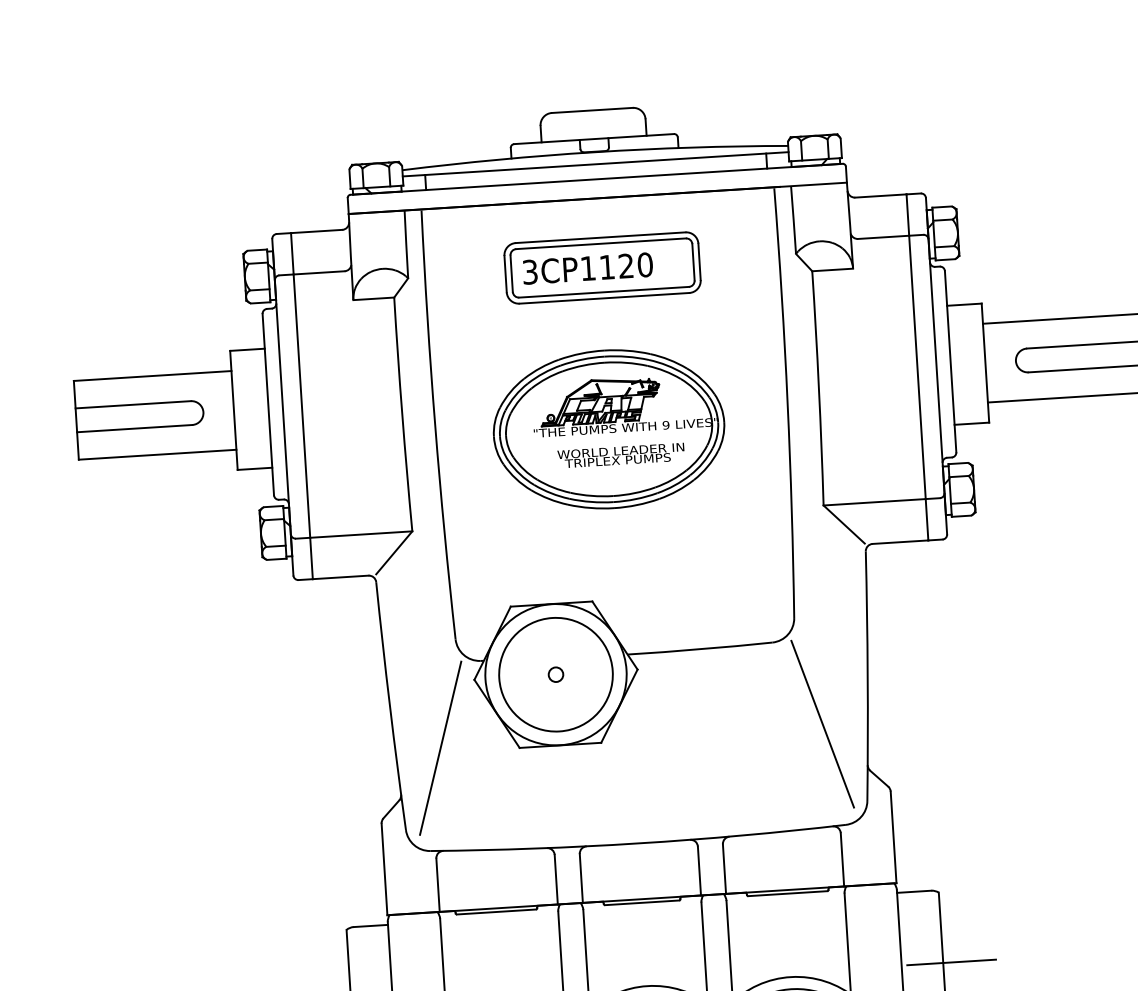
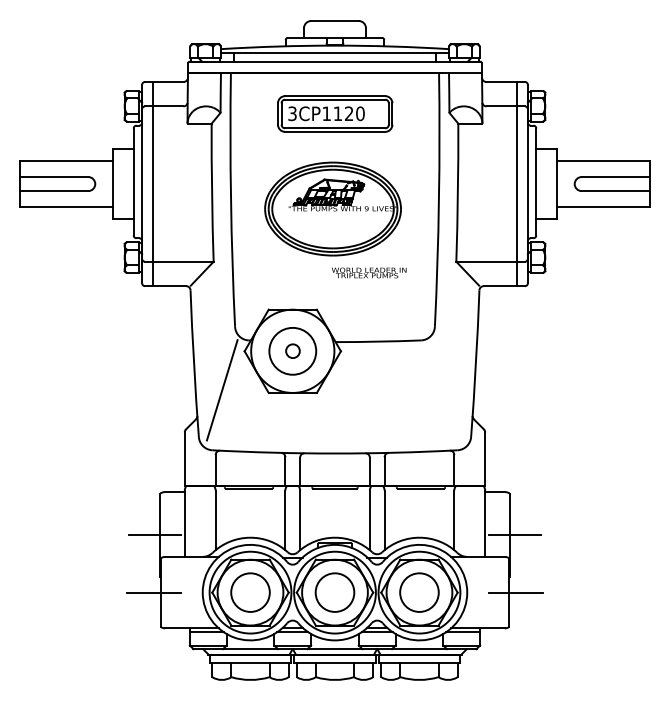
text: (621, 454) -> (369, 272), moved
circle: (555, 673) -> (292, 350), size x0.7
circle: (555, 675) -> (292, 351), size x1.6
line: (822, 724) -> (447, 390), removed

